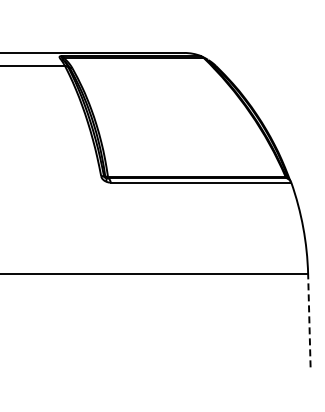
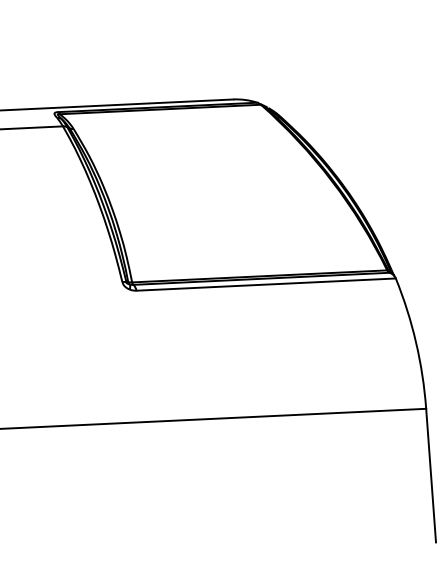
line: (309, 320) -> (431, 475), dashed -> solid

